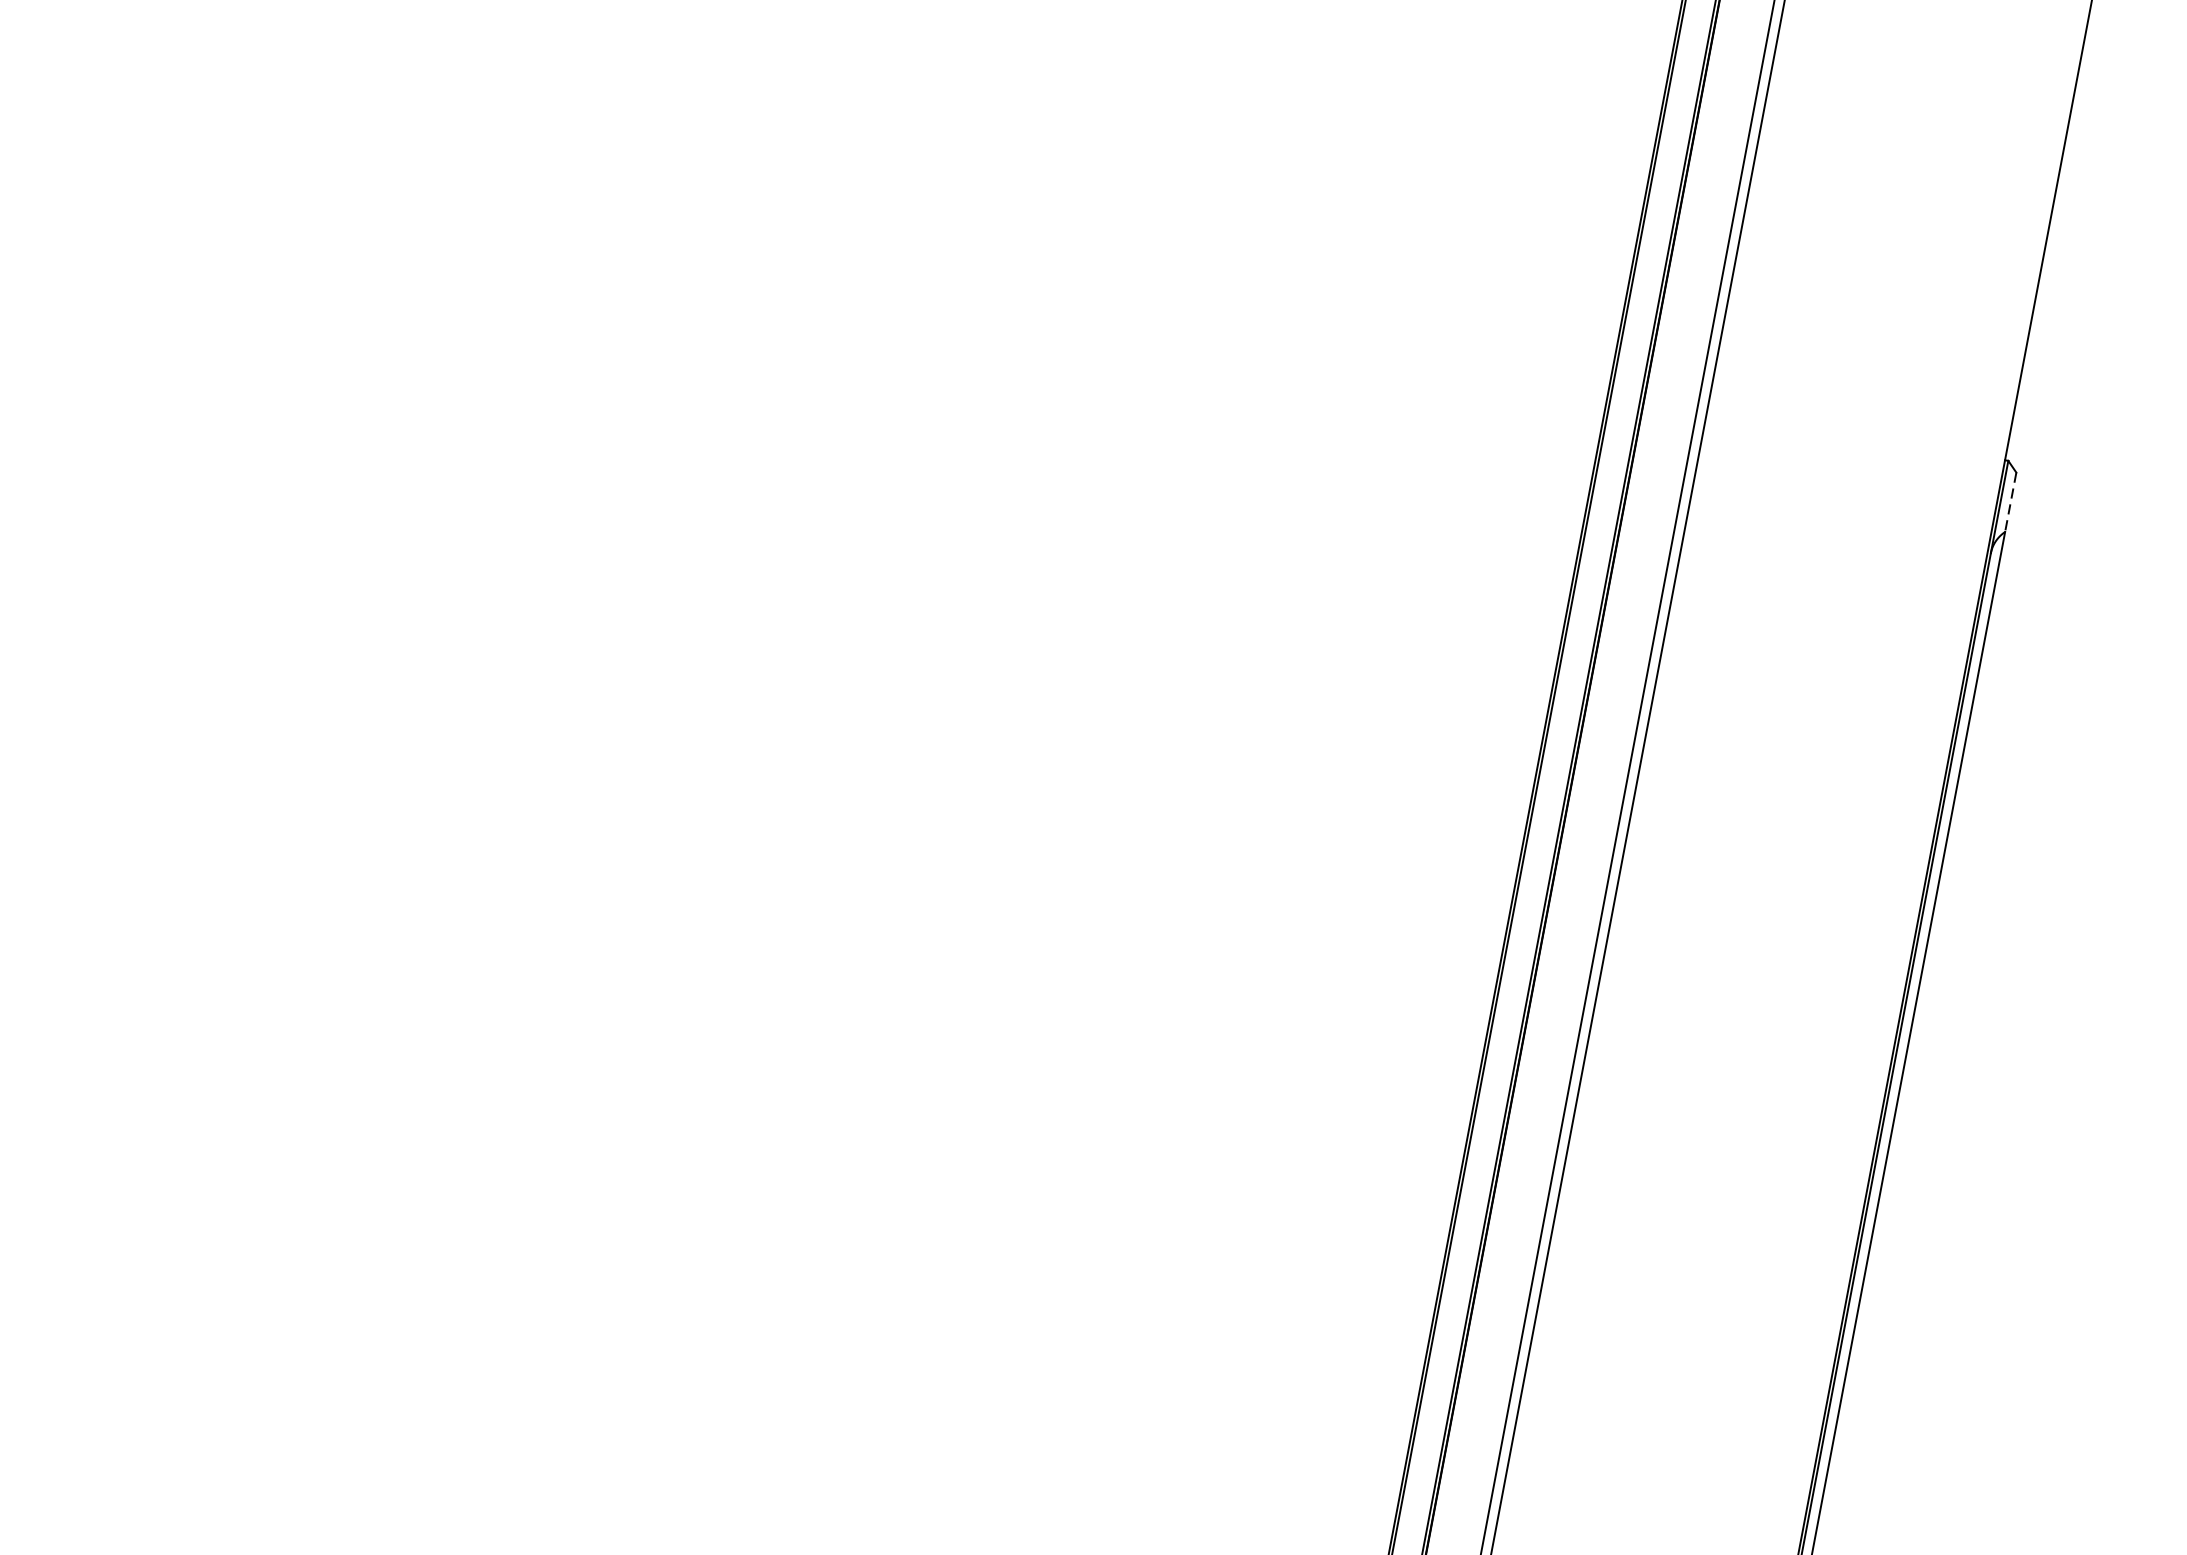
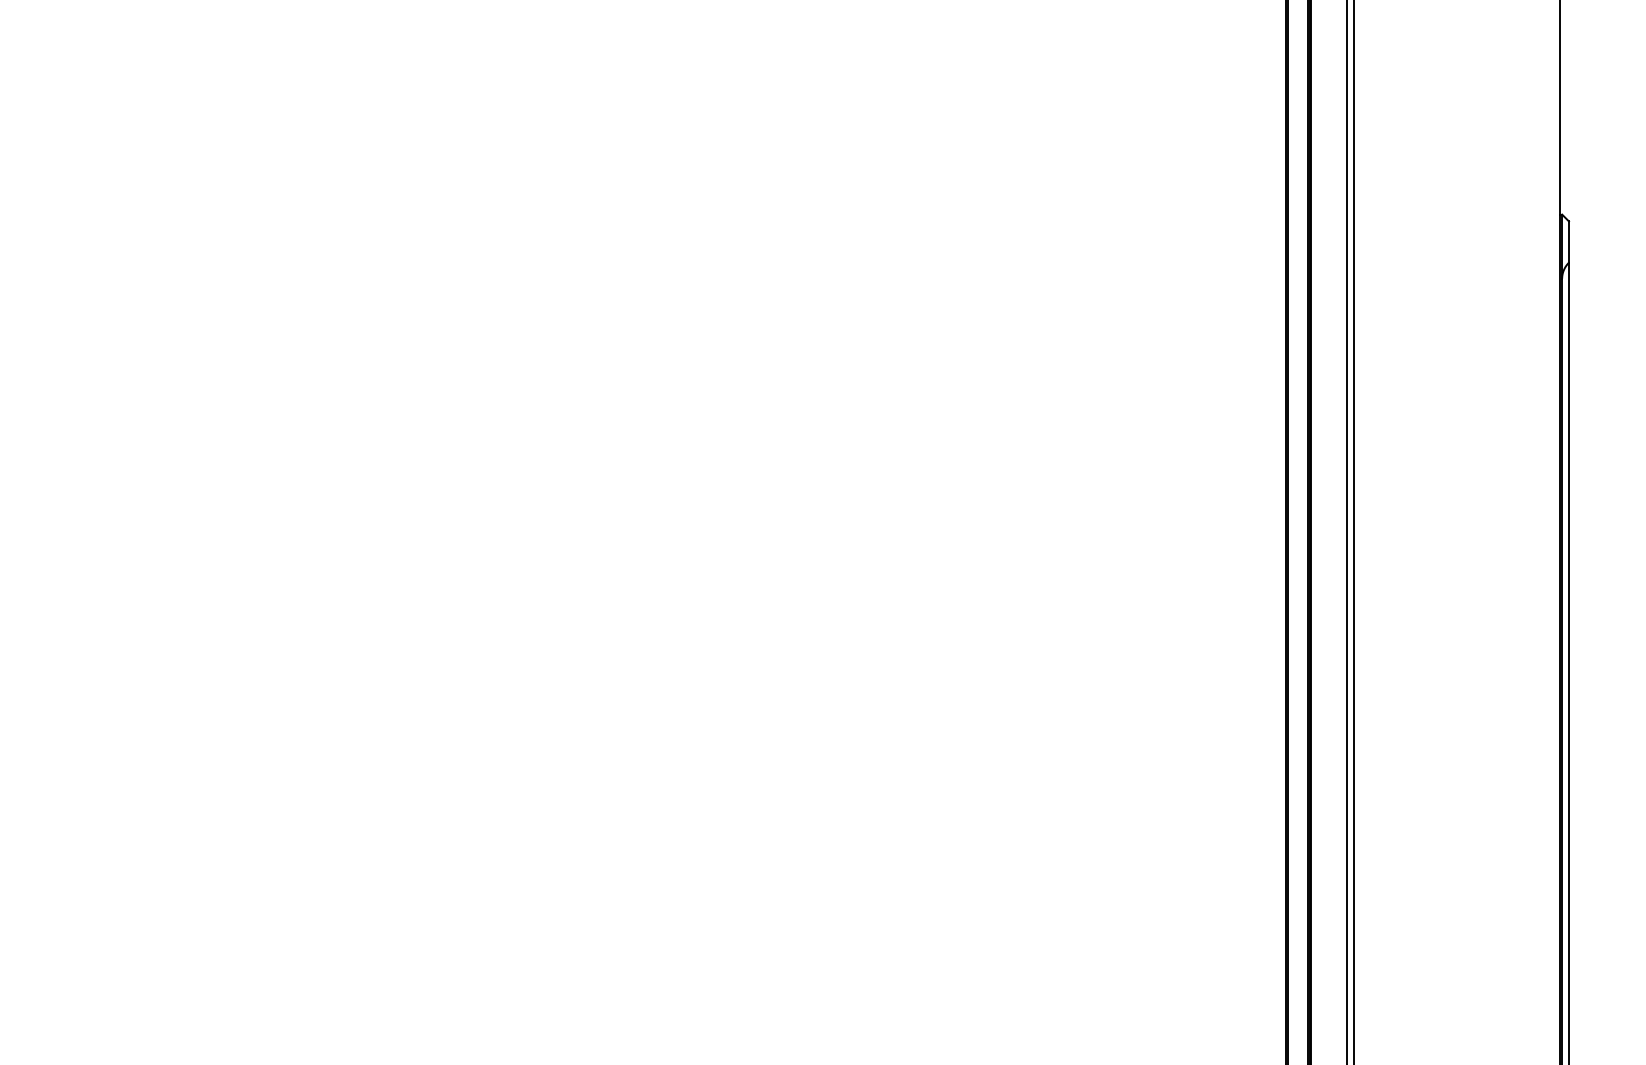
line: (2011, 503) -> (1569, 242), dashed -> solid

